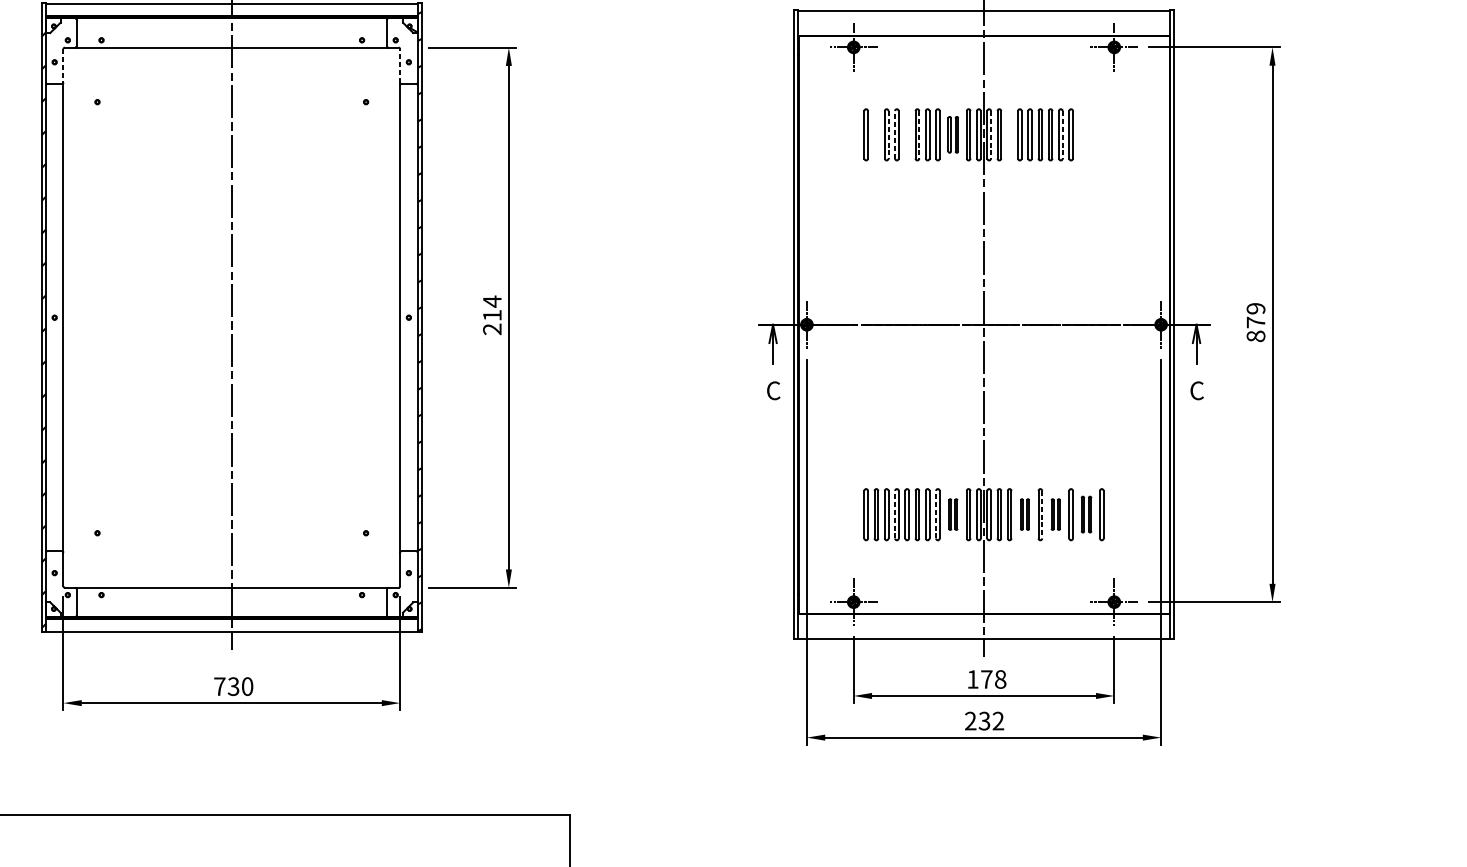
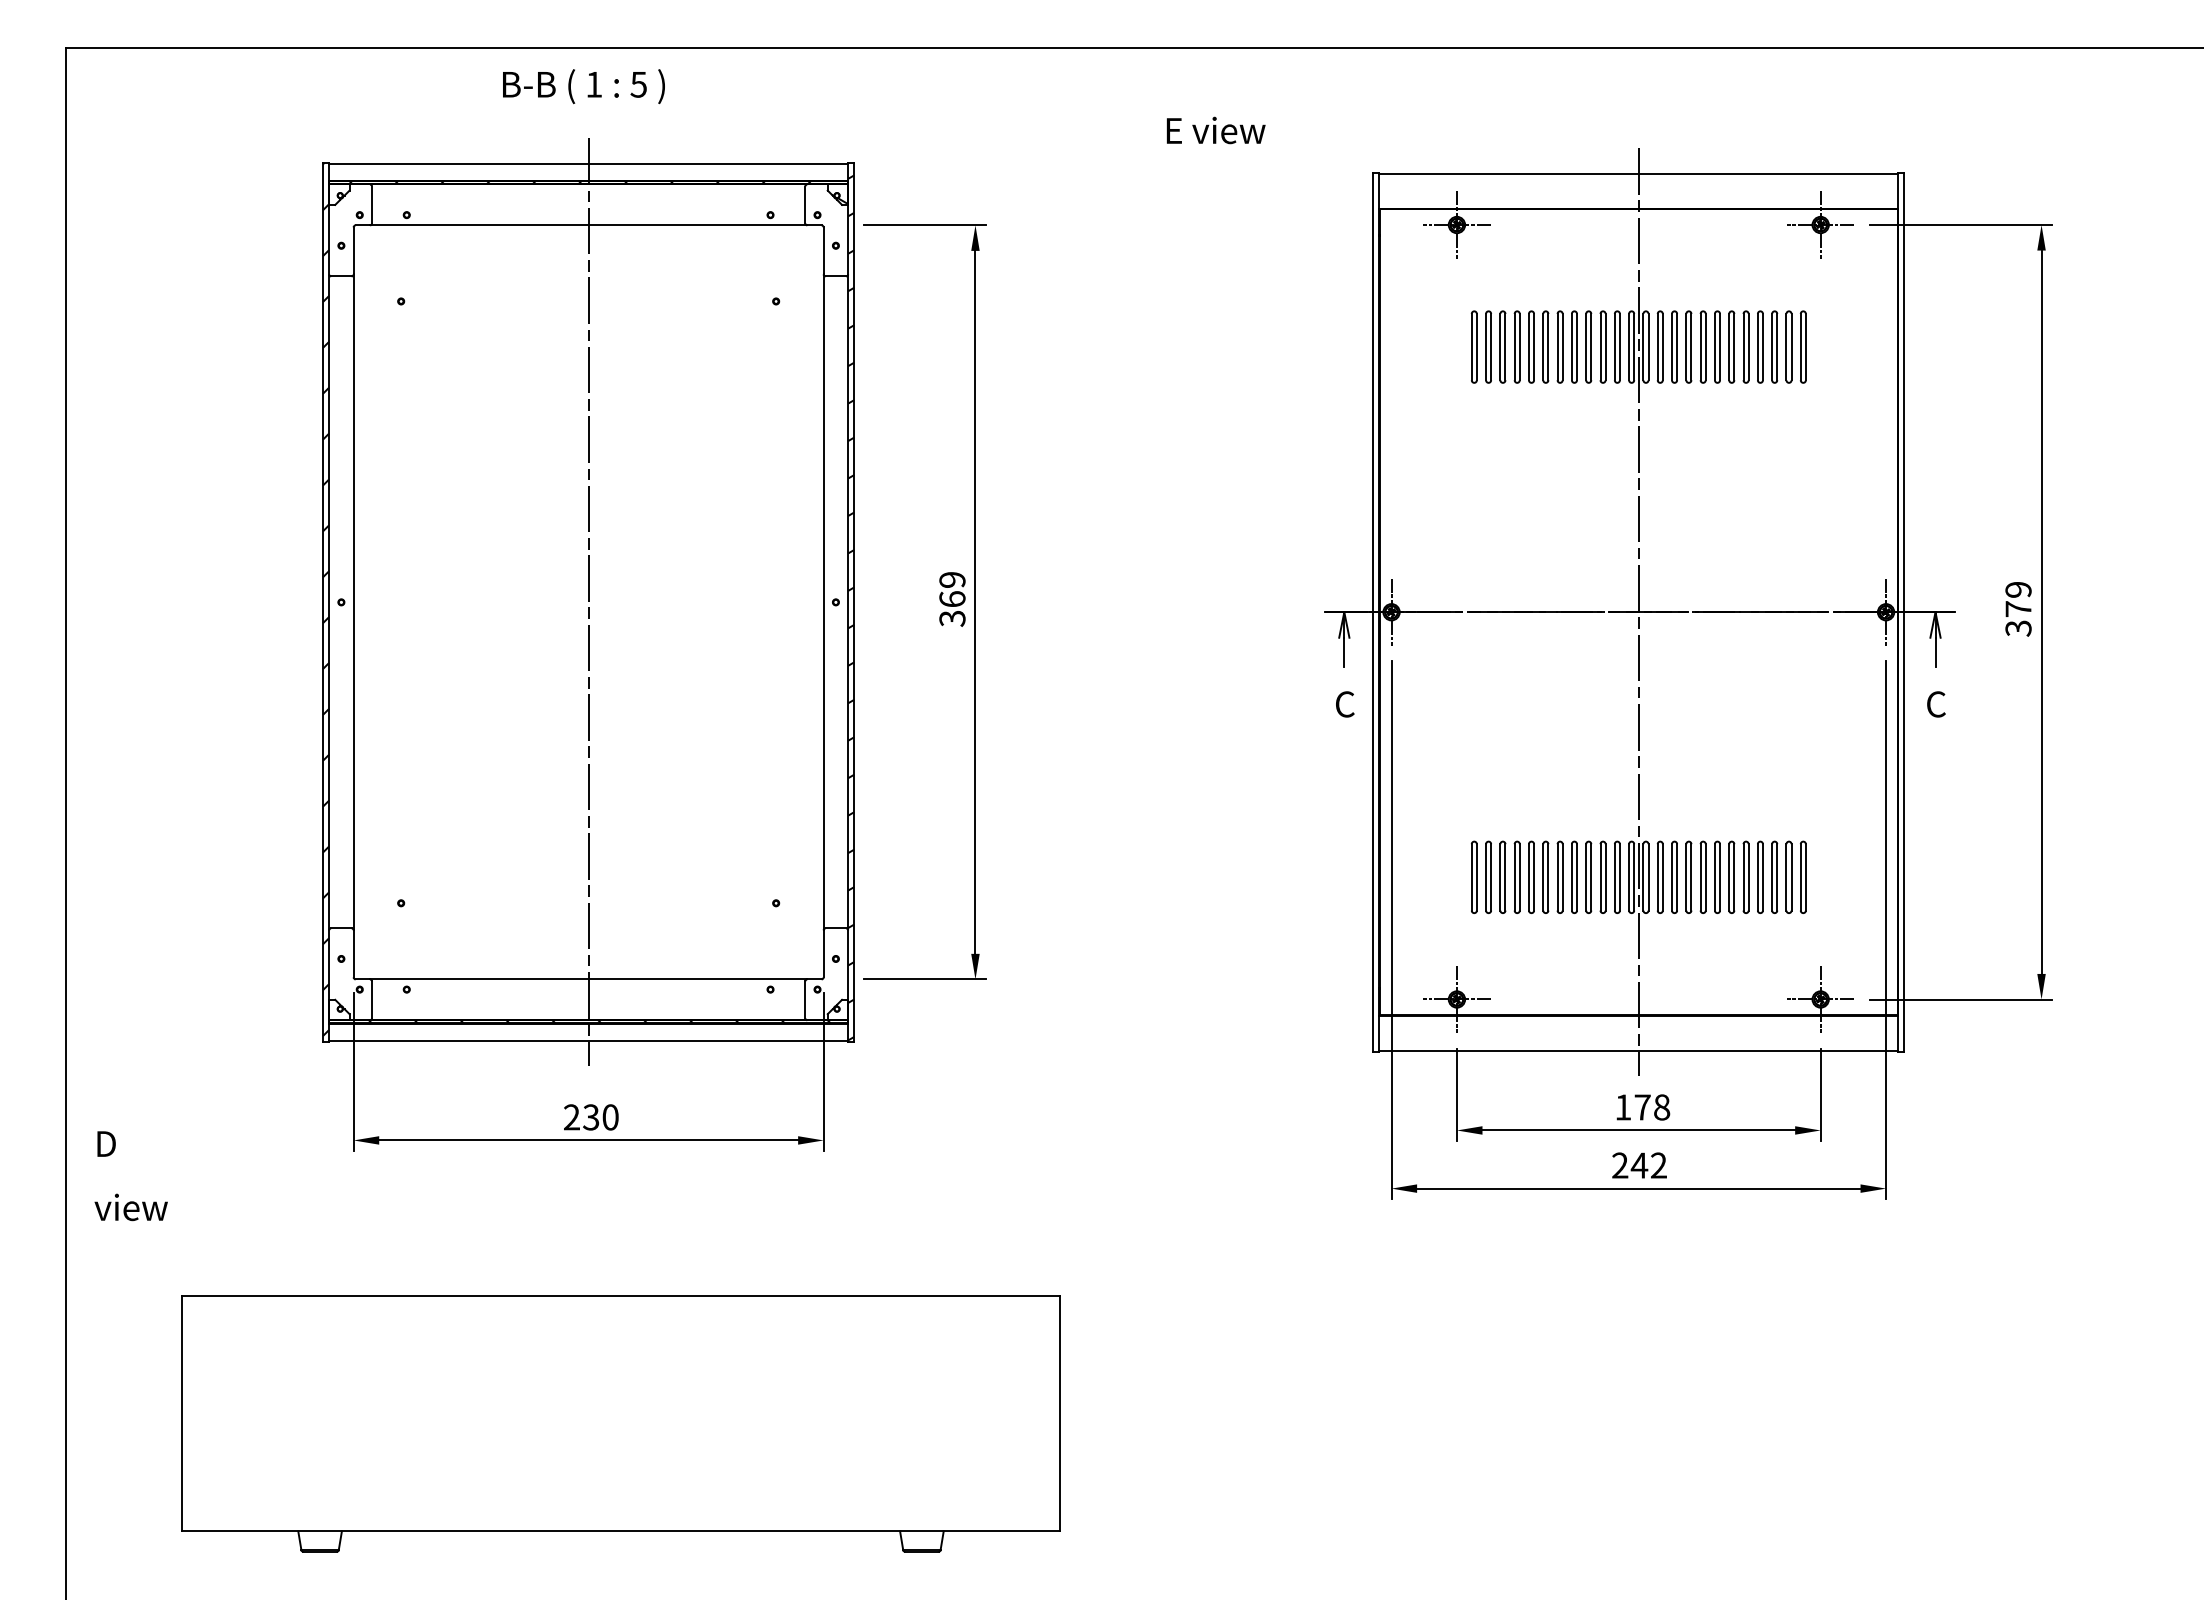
line: (63, 65) -> (353, 250), dashed -> solid
line: (400, 65) -> (823, 250), dashed -> solid
part: (876, 134) -> (1488, 346), added
line: (894, 134) -> (1514, 346), dashed -> solid
part: (907, 134) -> (1531, 346), added
part: (953, 134) -> (1595, 346), size x1.43
part: (1009, 134) -> (1674, 346), added
part: (1091, 134) -> (1788, 346), added
line: (888, 135) -> (1505, 347), dashed -> solid
line: (919, 135) -> (1548, 347), dashed -> solid
line: (990, 135) -> (1648, 347), dashed -> solid
line: (1062, 135) -> (1748, 347), dashed -> solid
text: (492, 314) -> (952, 598), 214 -> 369
text: (1255, 336) -> (2018, 628), 879 -> 379
line: (894, 514) -> (1514, 876), dashed -> solid
line: (935, 514) -> (1571, 876), dashed -> solid
part: (953, 514) -> (1595, 876), size x1.67
part: (1024, 514) -> (1695, 876), size x1.67
line: (1042, 514) -> (1720, 877), dashed -> solid
part: (1055, 514) -> (1738, 876), size x1.67
part: (1086, 514) -> (1781, 876), size x1.43
text: (220, 686) -> (572, 1117), 730 -> 230
text: (984, 721) -> (1639, 1165), 232 -> 242

